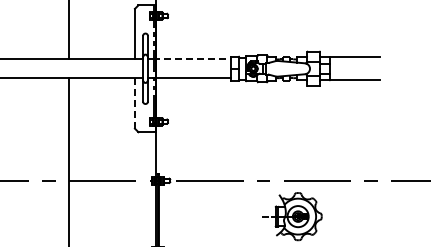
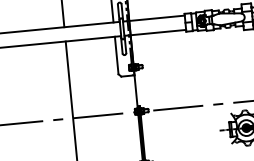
line: (191, 59) -> (155, 18), dashed -> solid
line: (134, 104) -> (116, 56), dashed -> solid

